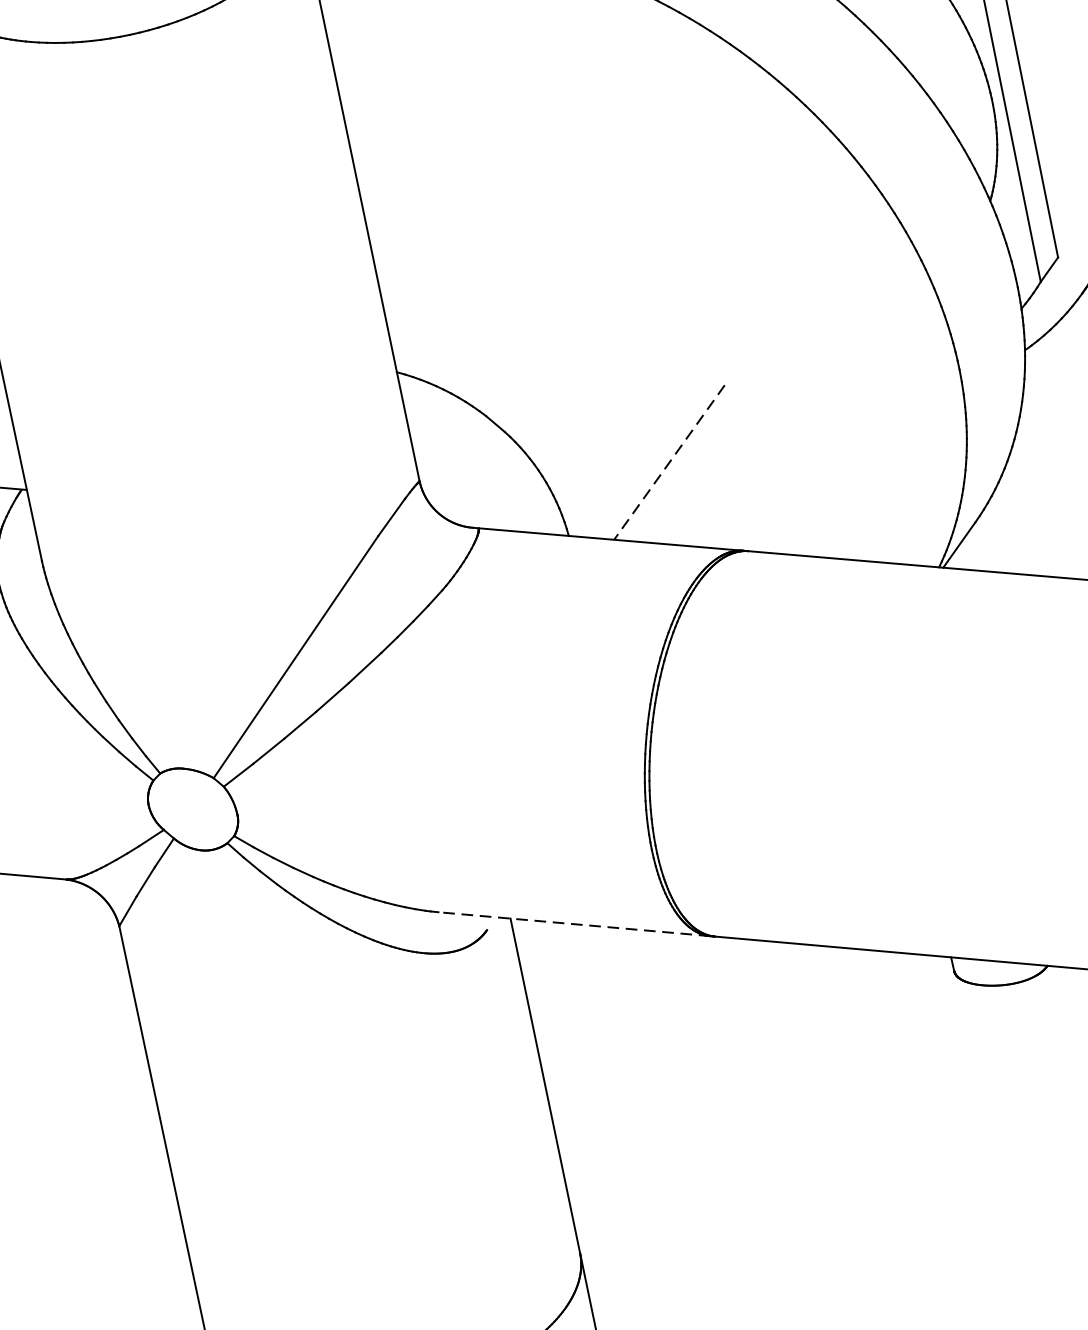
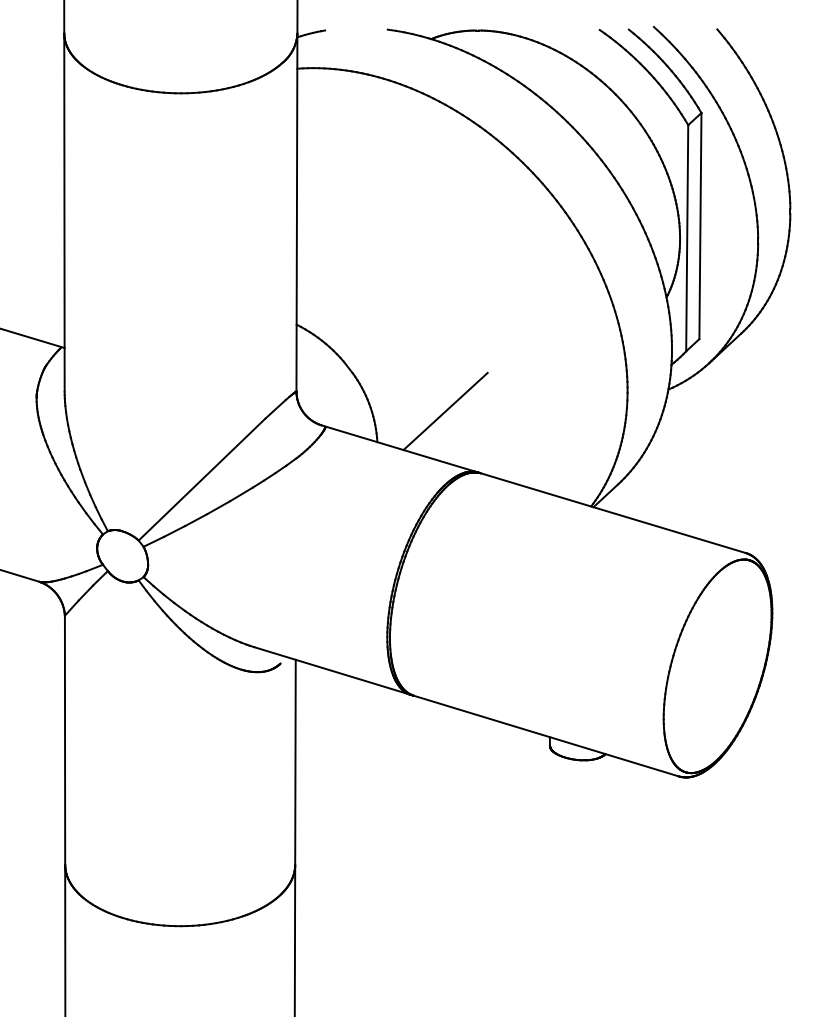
line: (669, 462) -> (445, 411), dashed -> solid
line: (574, 925) -> (332, 671), dashed -> solid

